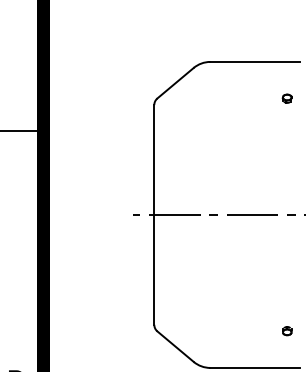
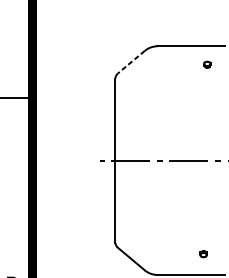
line: (175, 83) -> (131, 62), solid -> dashed
part: (286, 98) -> (206, 64), moved
part: (287, 331) -> (203, 254), moved

